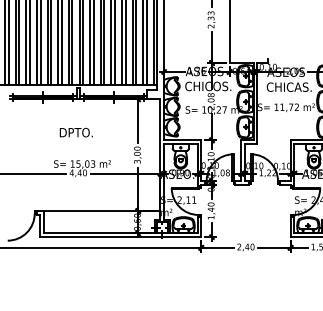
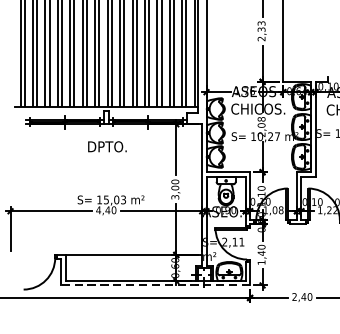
text: (75, 132) -> (106, 146), moved
line: (120, 237) -> (155, 285), solid -> dashed

